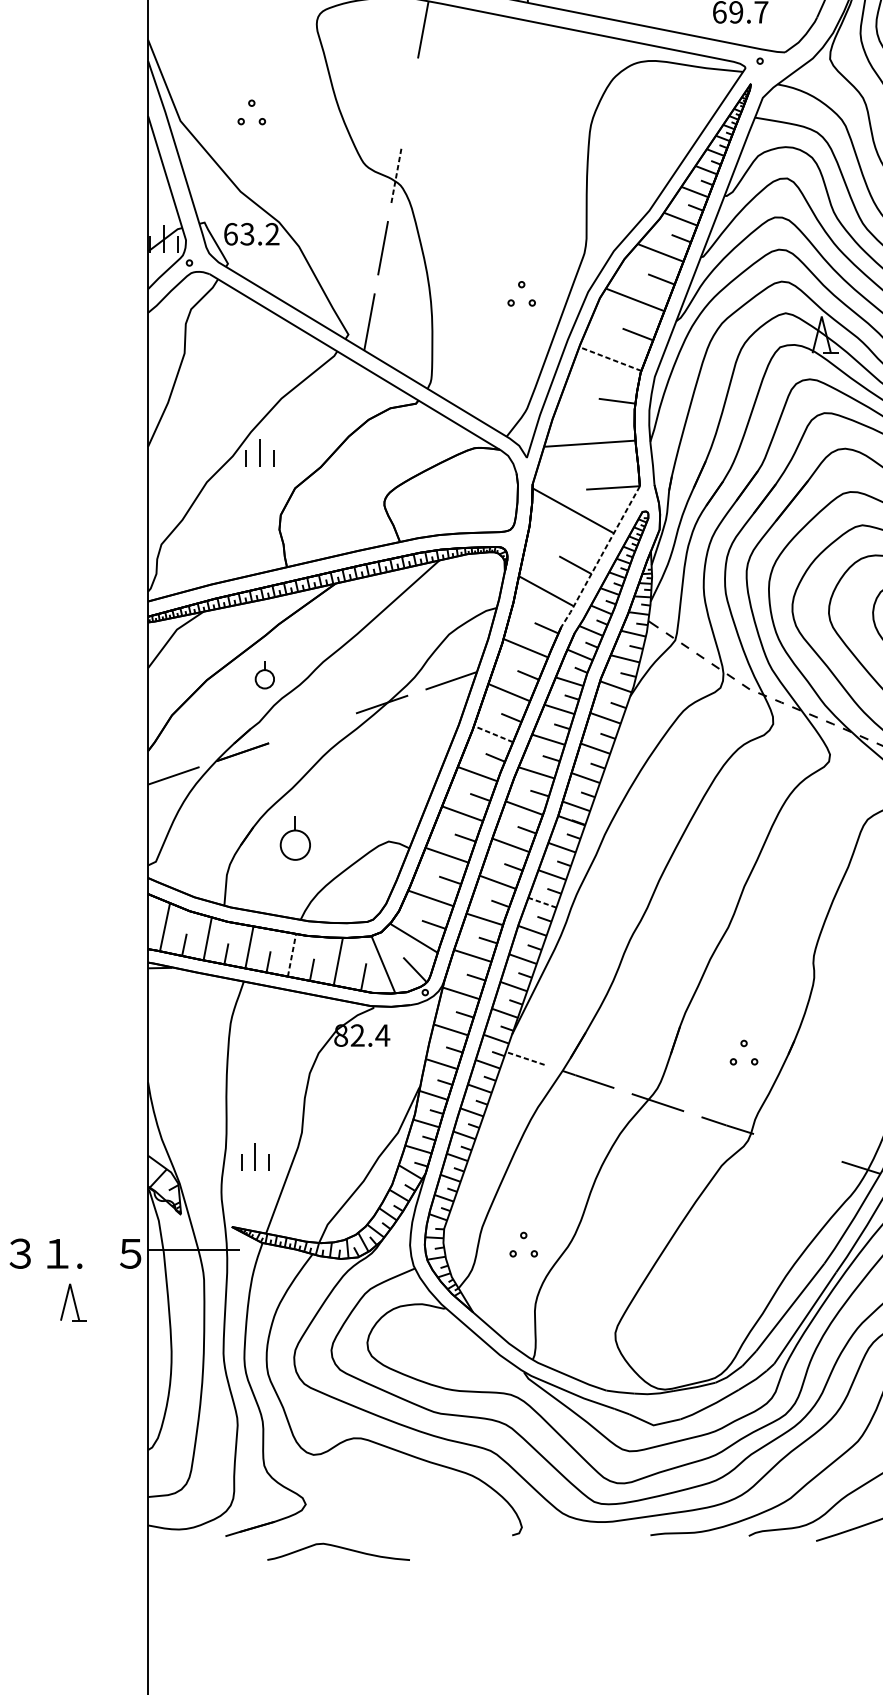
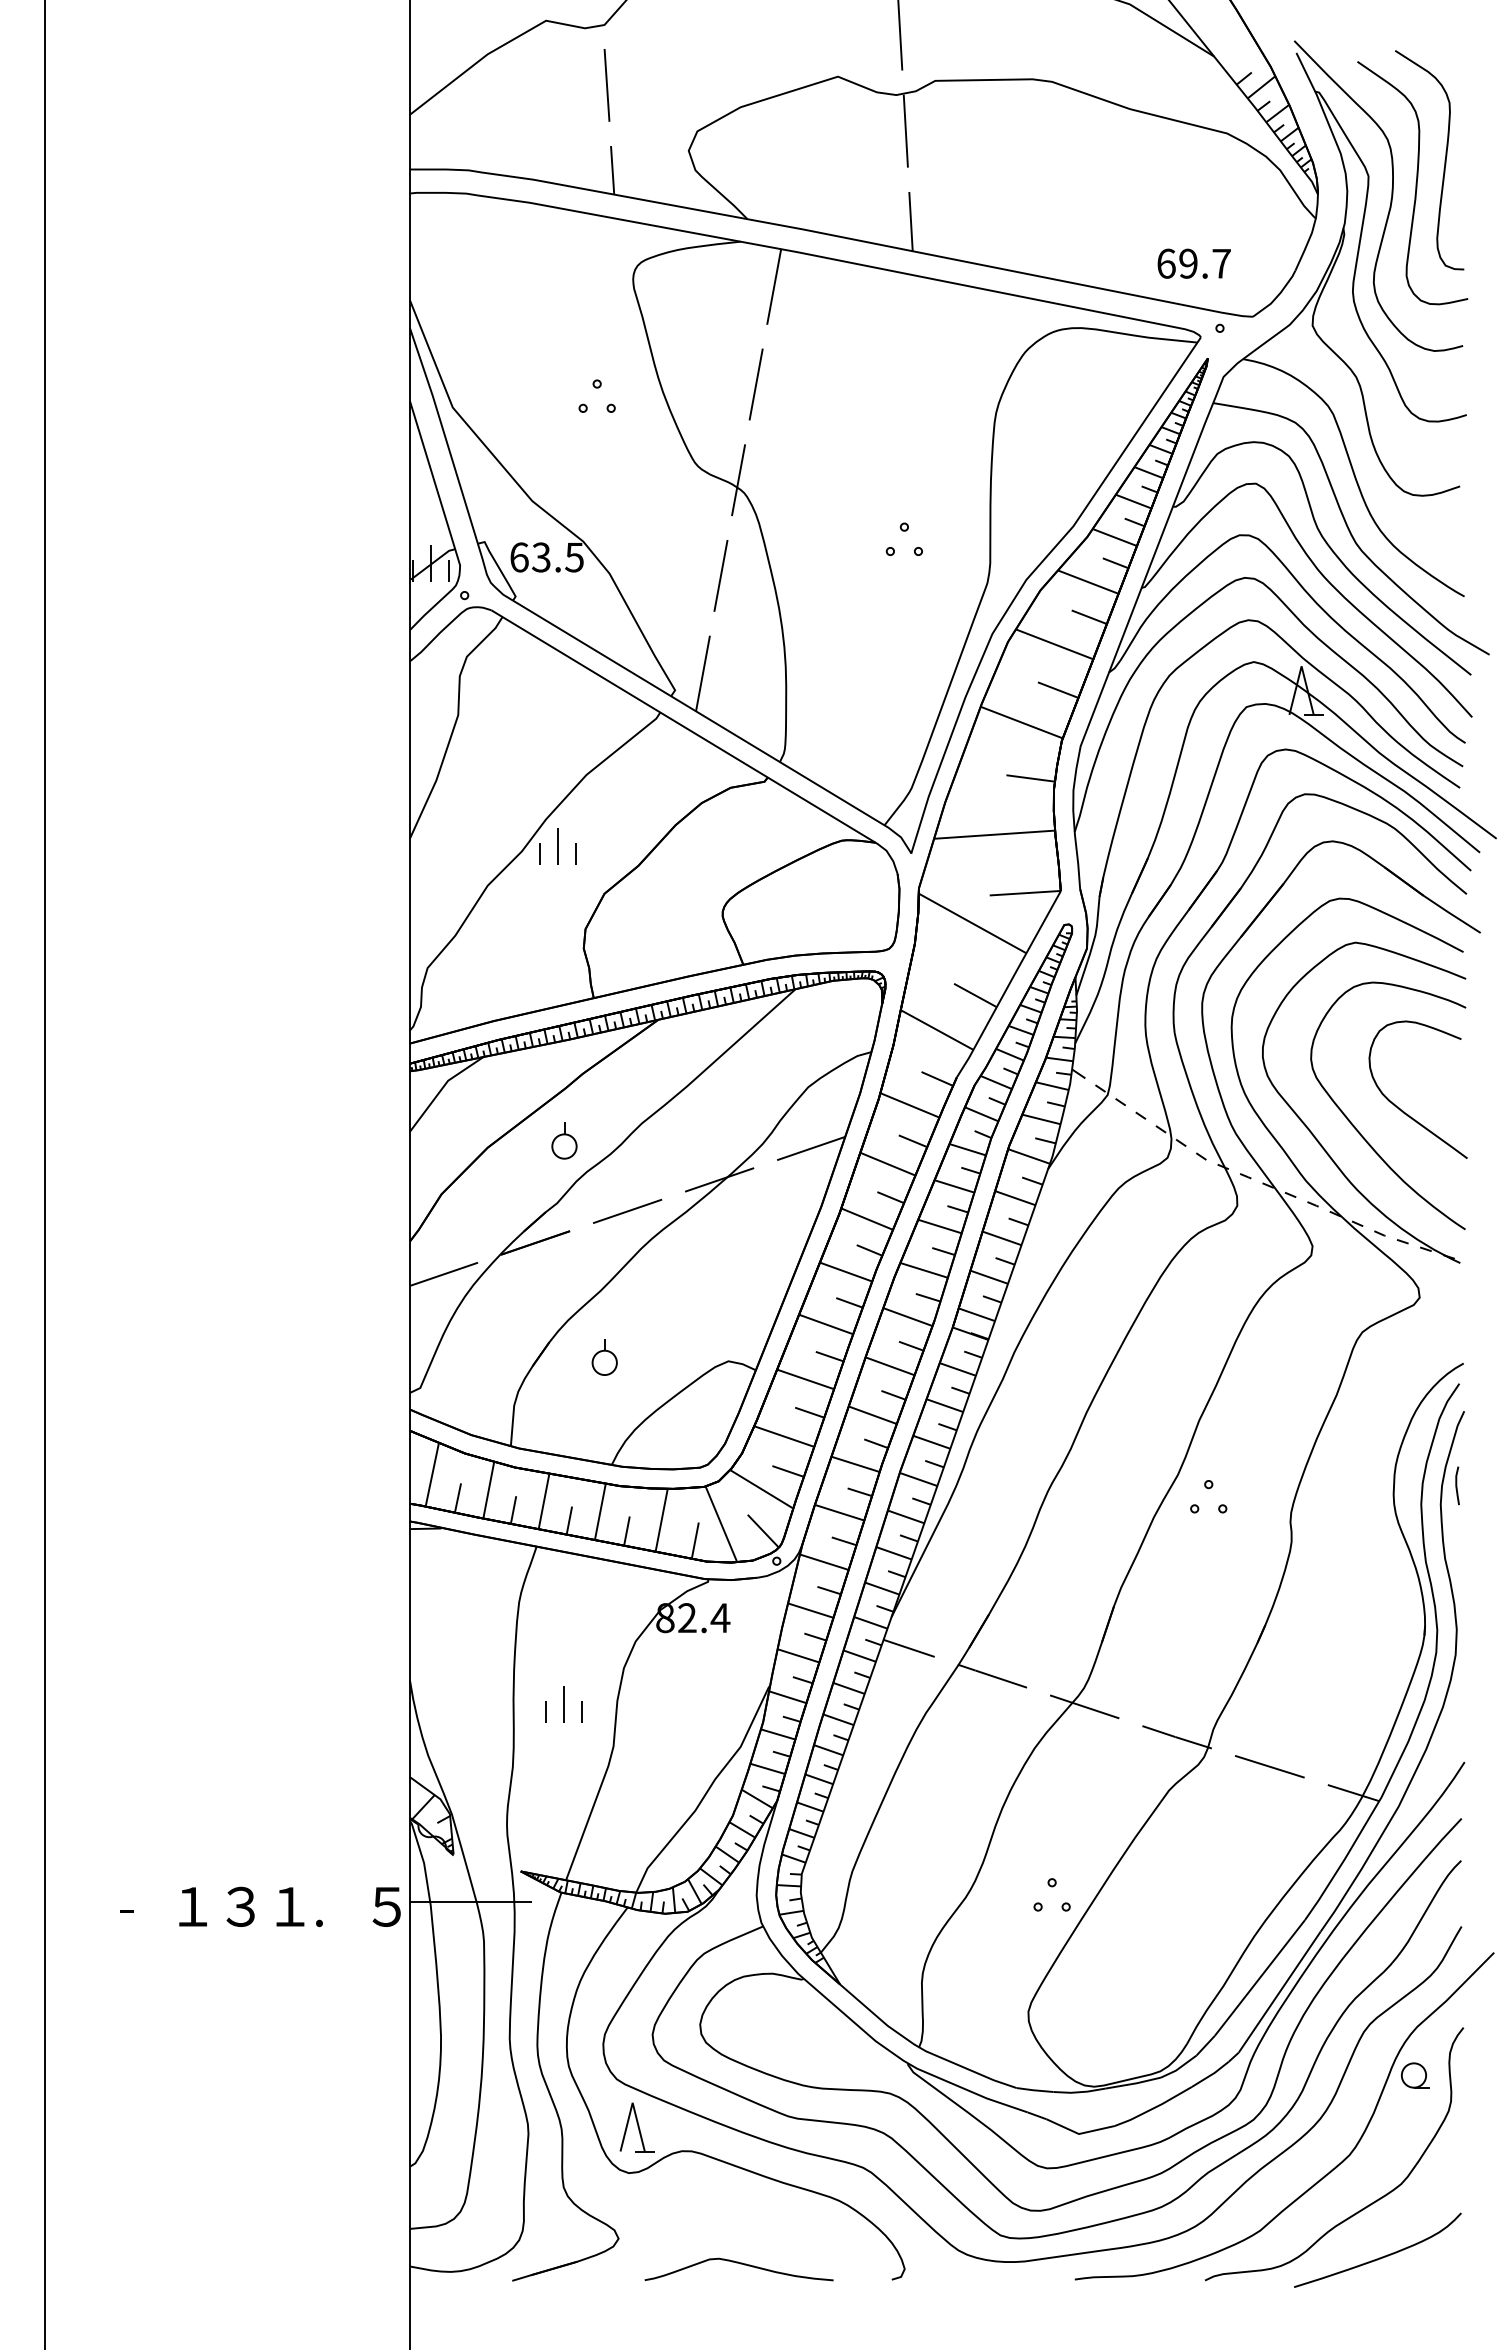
line: (409, 103) -> (755, 384), added
part: (251, 106) -> (596, 388), moved
line: (396, 175) -> (738, 479), dashed -> solid
text: (272, 234) -> (574, 557), 63.2 -> 63.5
part: (521, 287) -> (903, 531), moved
line: (610, 358) -> (1021, 722), dashed -> solid
line: (600, 557) -> (1008, 985), dashed -> solid
line: (312, 727) -> (627, 1210), added
line: (493, 734) -> (867, 1219), dashed -> solid
part: (295, 838) -> (604, 1357), size x0.62
line: (542, 902) -> (931, 1442), dashed -> solid
line: (292, 955) -> (600, 1511), dashed -> solid
part: (743, 1047) -> (1208, 1489), moved
line: (525, 1058) -> (909, 1648), dashed -> solid
line: (797, 1147) -> (1269, 1766), added
part: (255, 1156) -> (563, 1704), moved
part: (523, 1239) -> (1051, 1887), moved
part: (73, 1302) -> (636, 2127), moved
curve: (339, 1548) -> (740, 2264), moved

